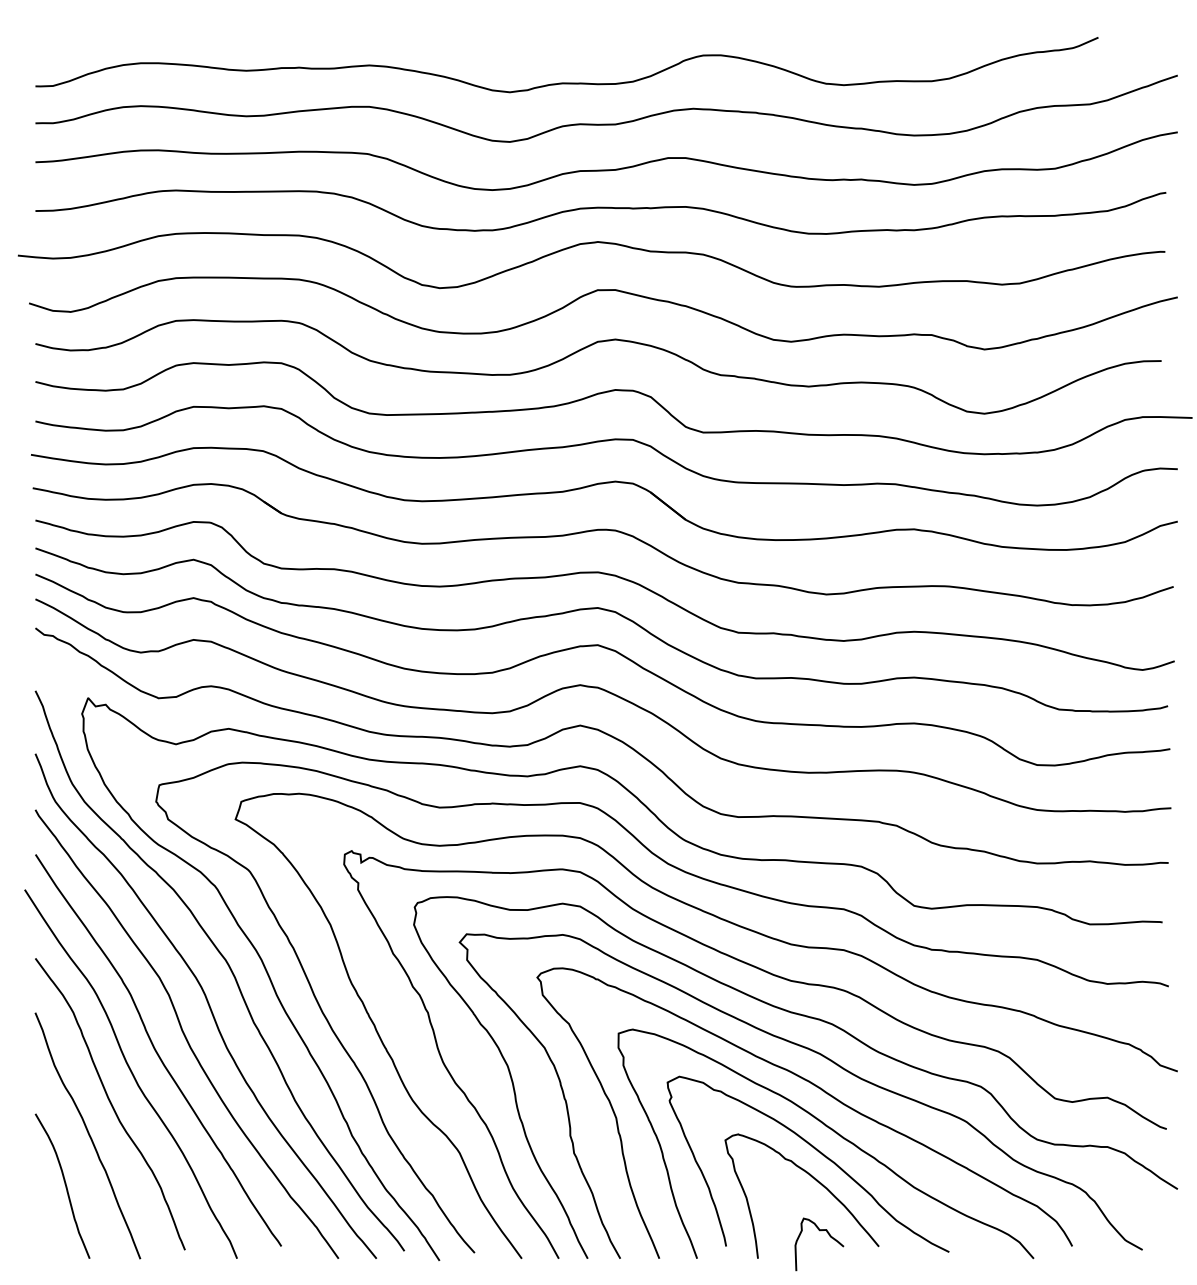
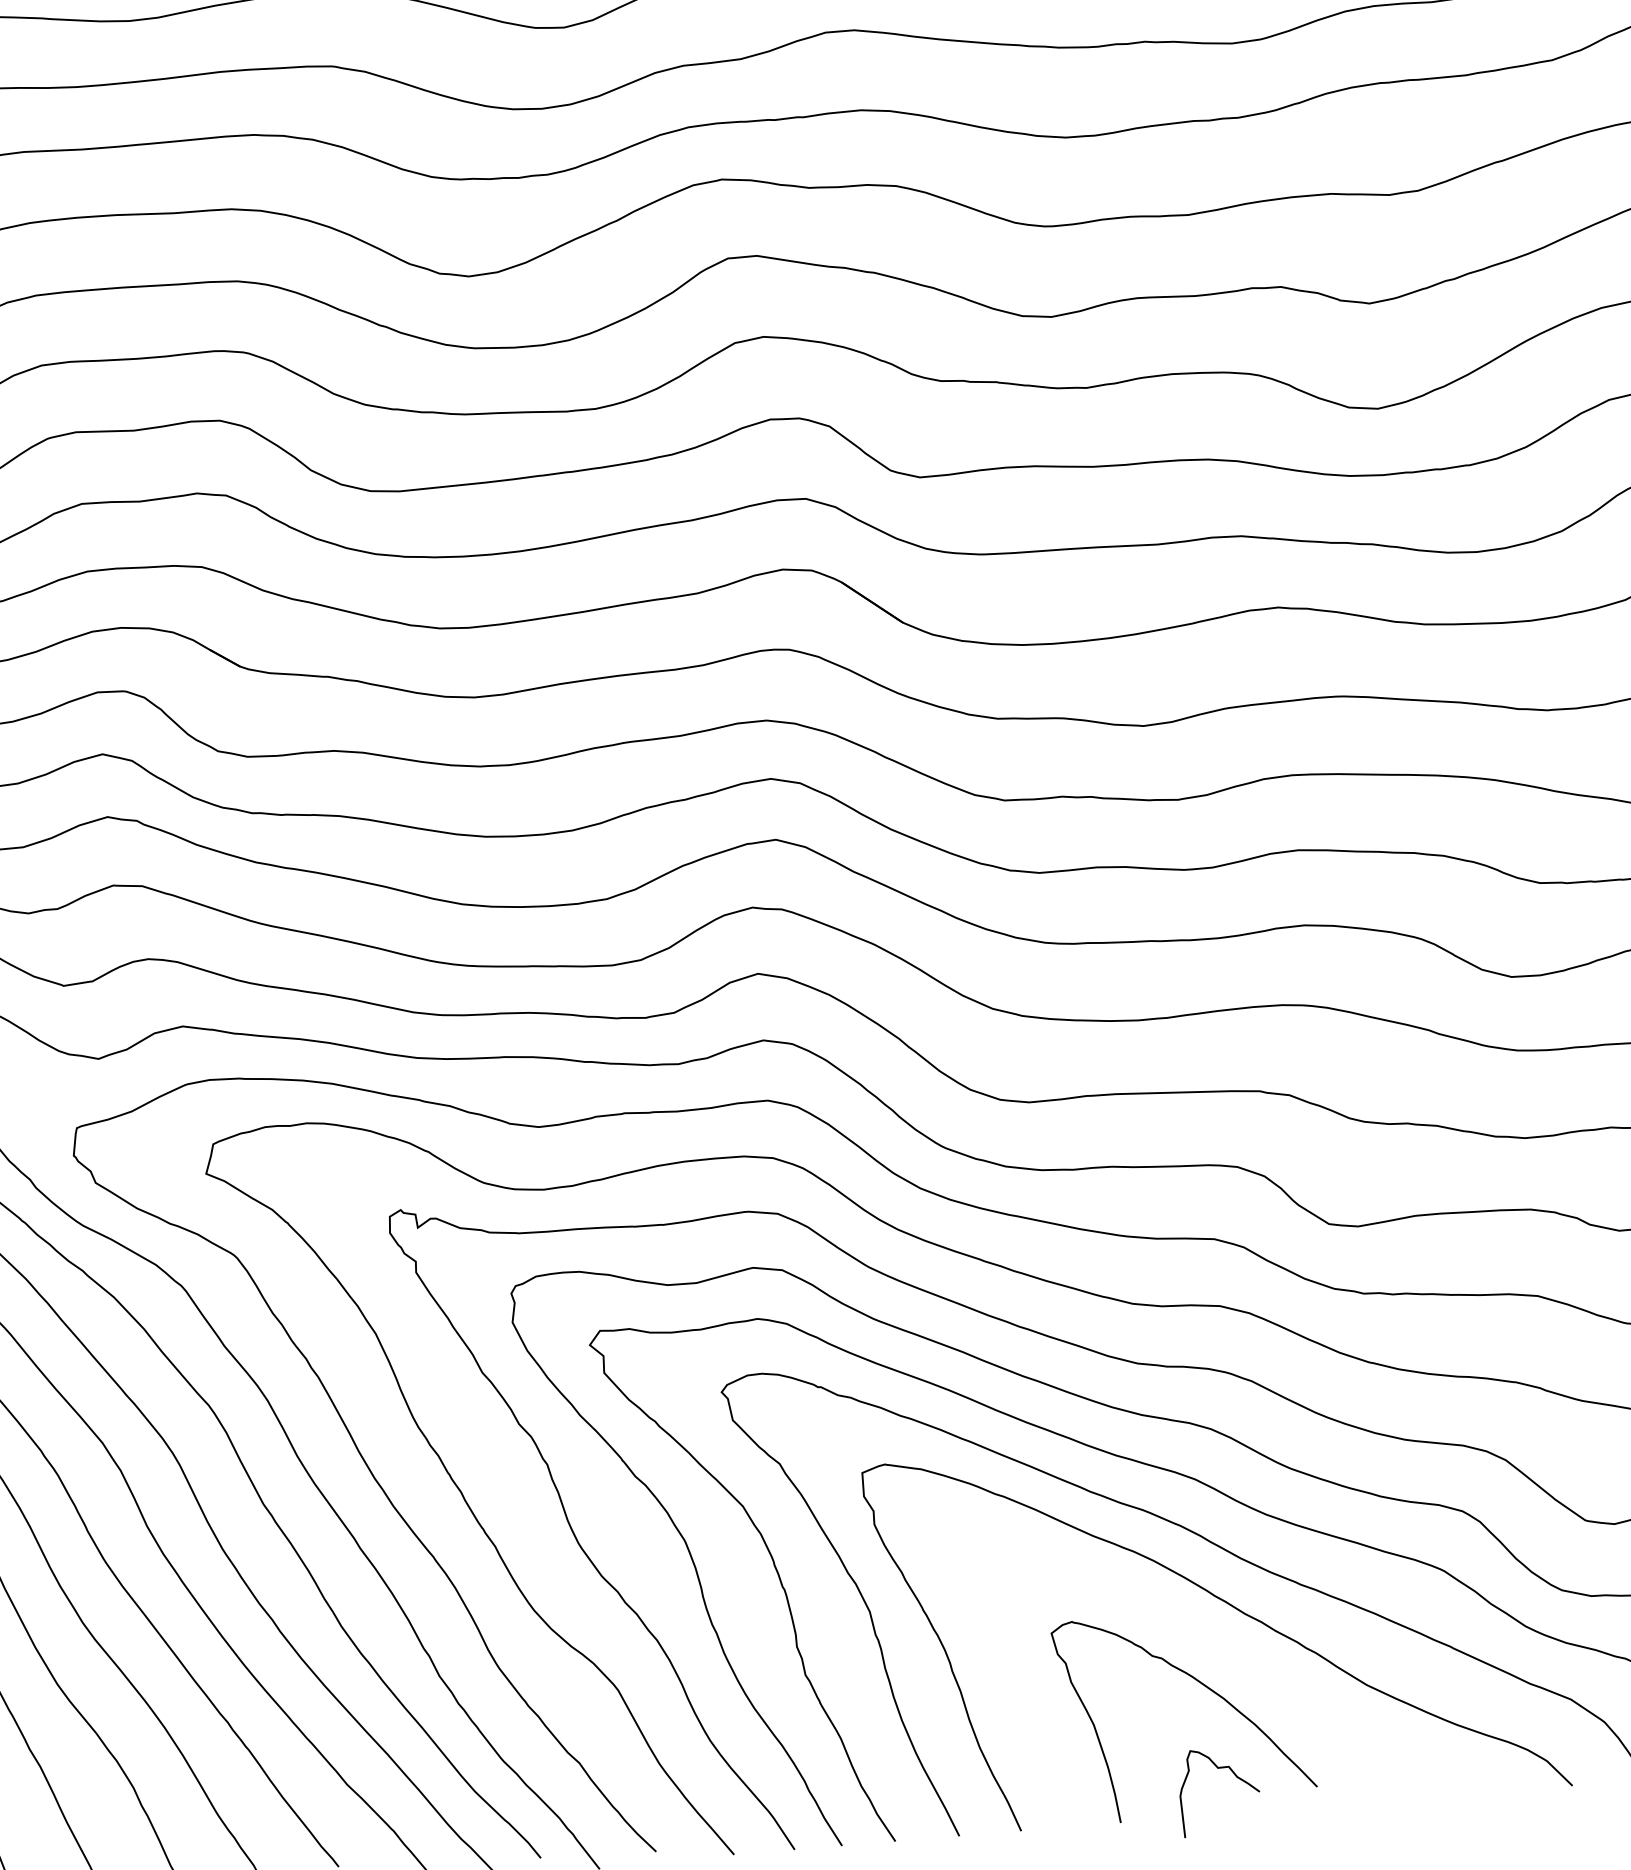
curve: (818, 1152) -> (1205, 1640), removed

